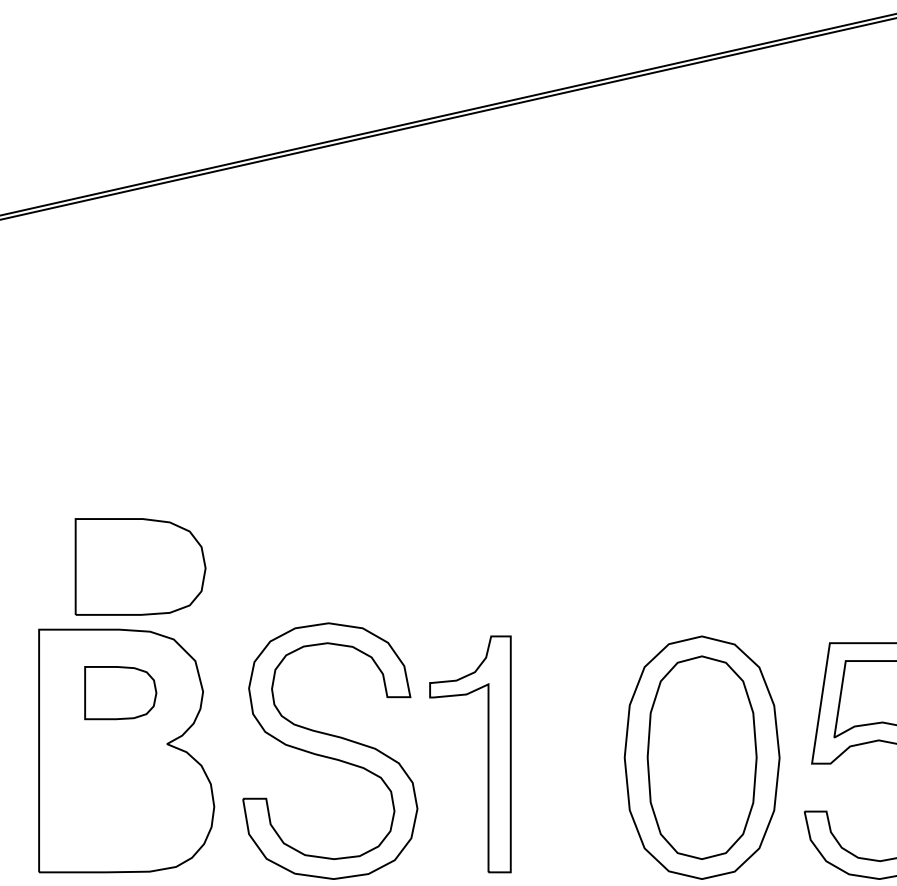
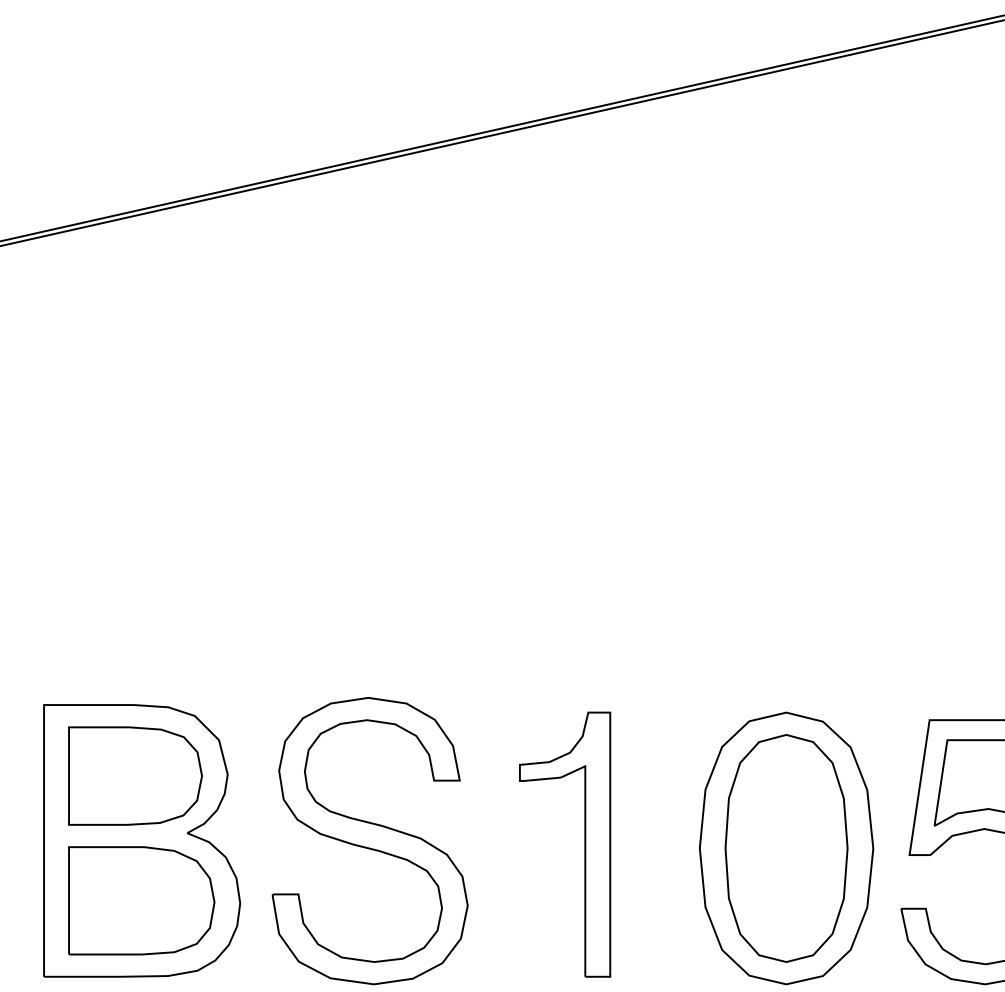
part: (140, 566) -> (141, 900), moved
part: (120, 692) -> (135, 775), size x1.67
part: (487, 754) -> (584, 844), moved

